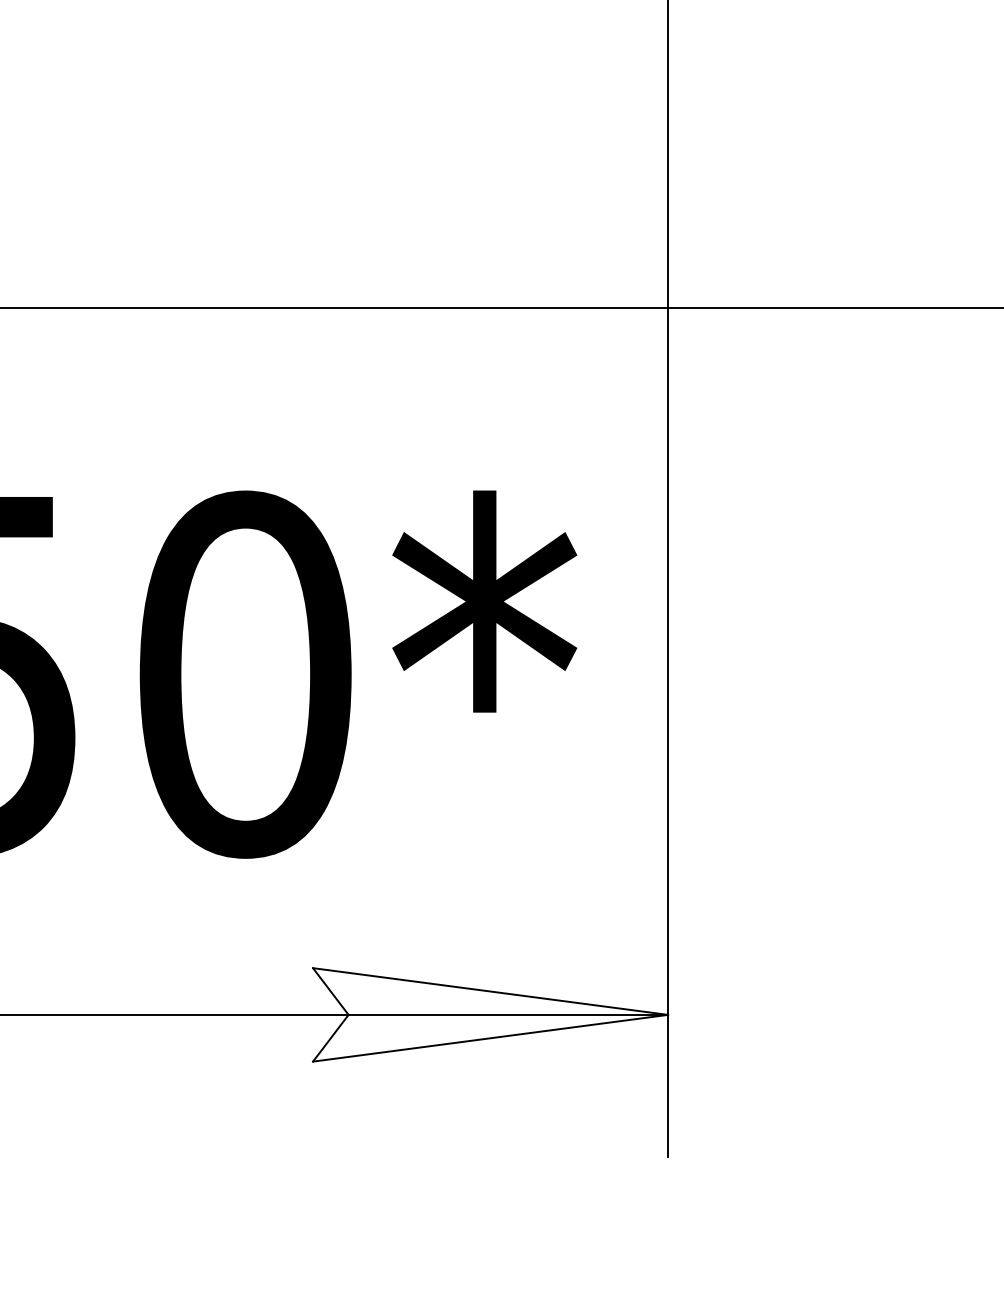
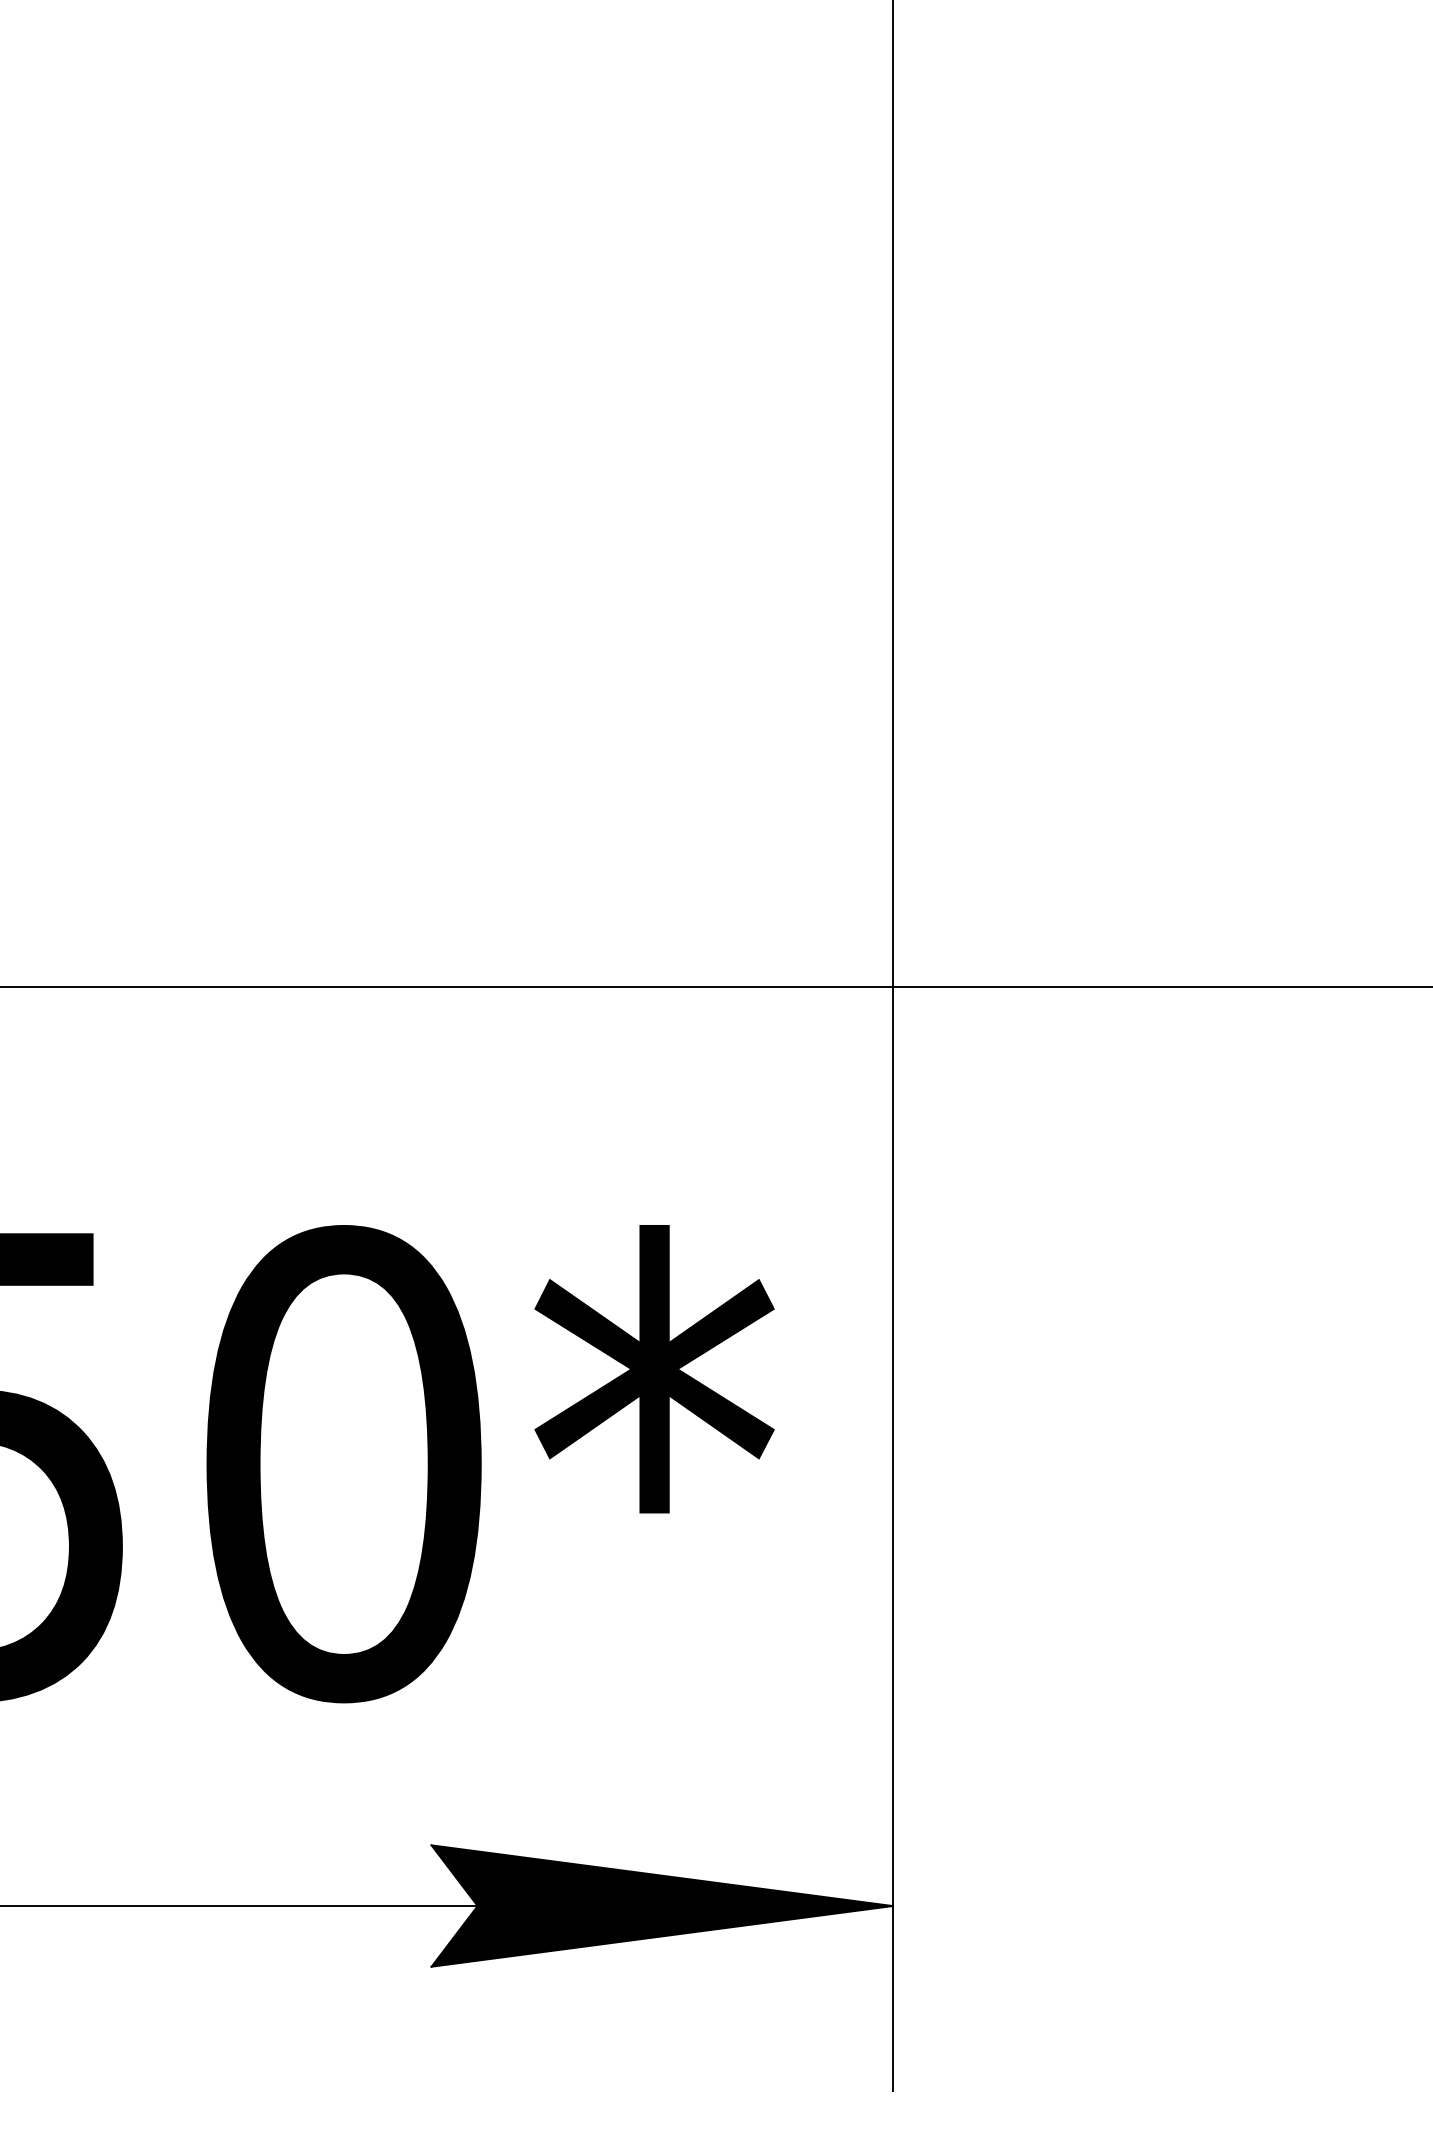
fill: (490, 1014) -> (661, 1905), added

